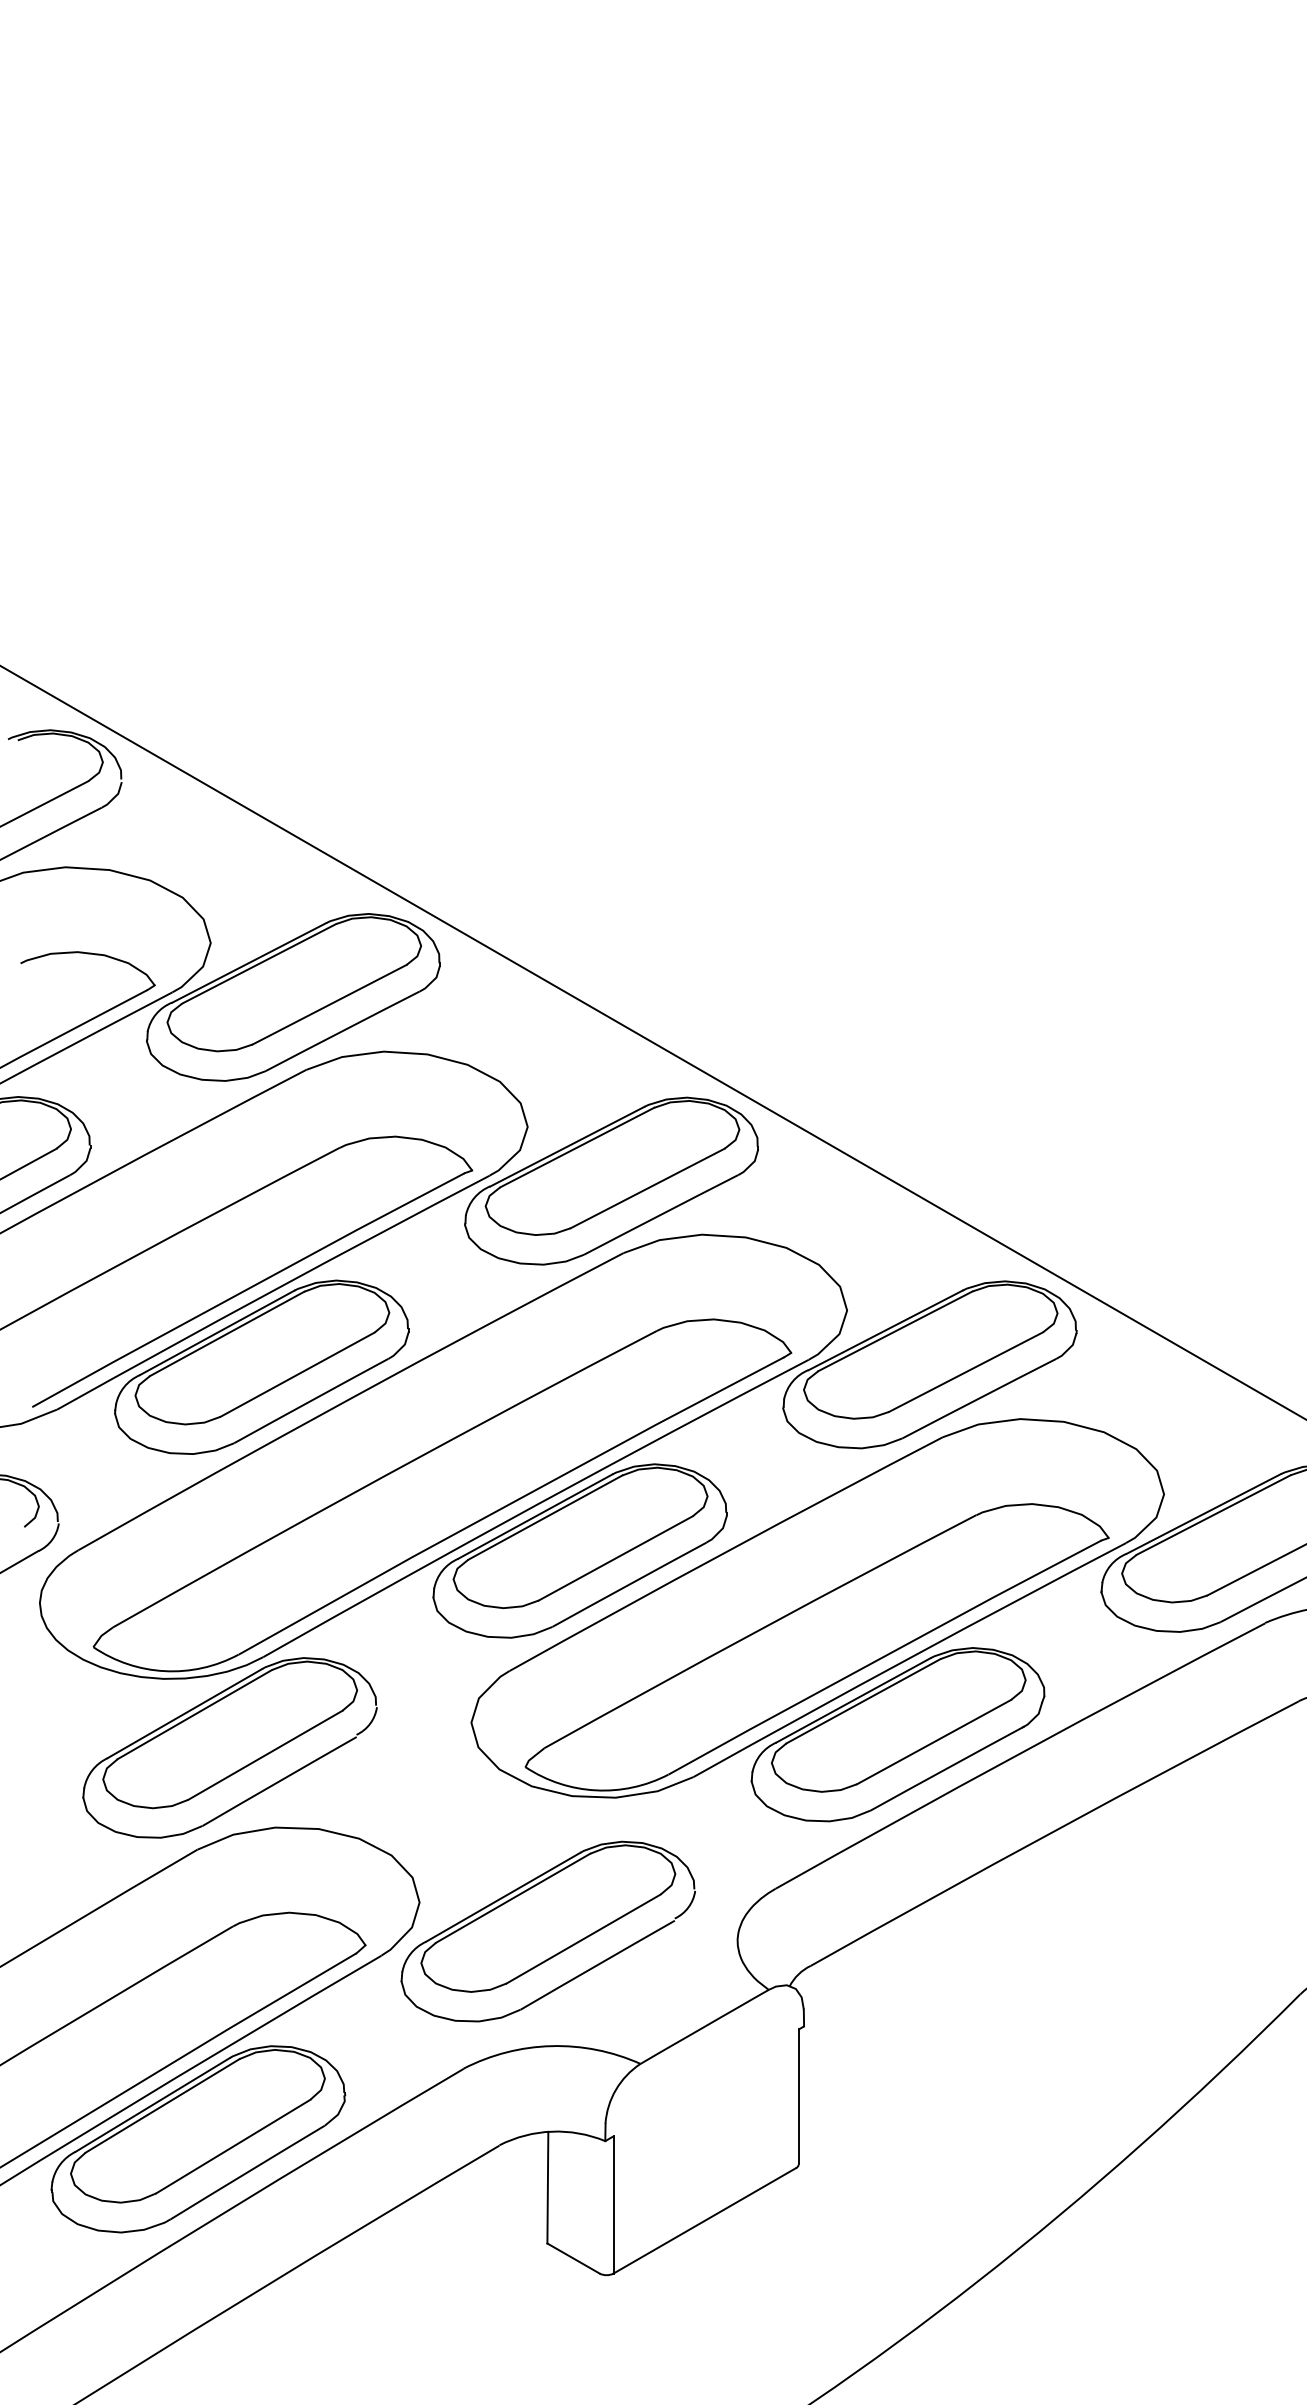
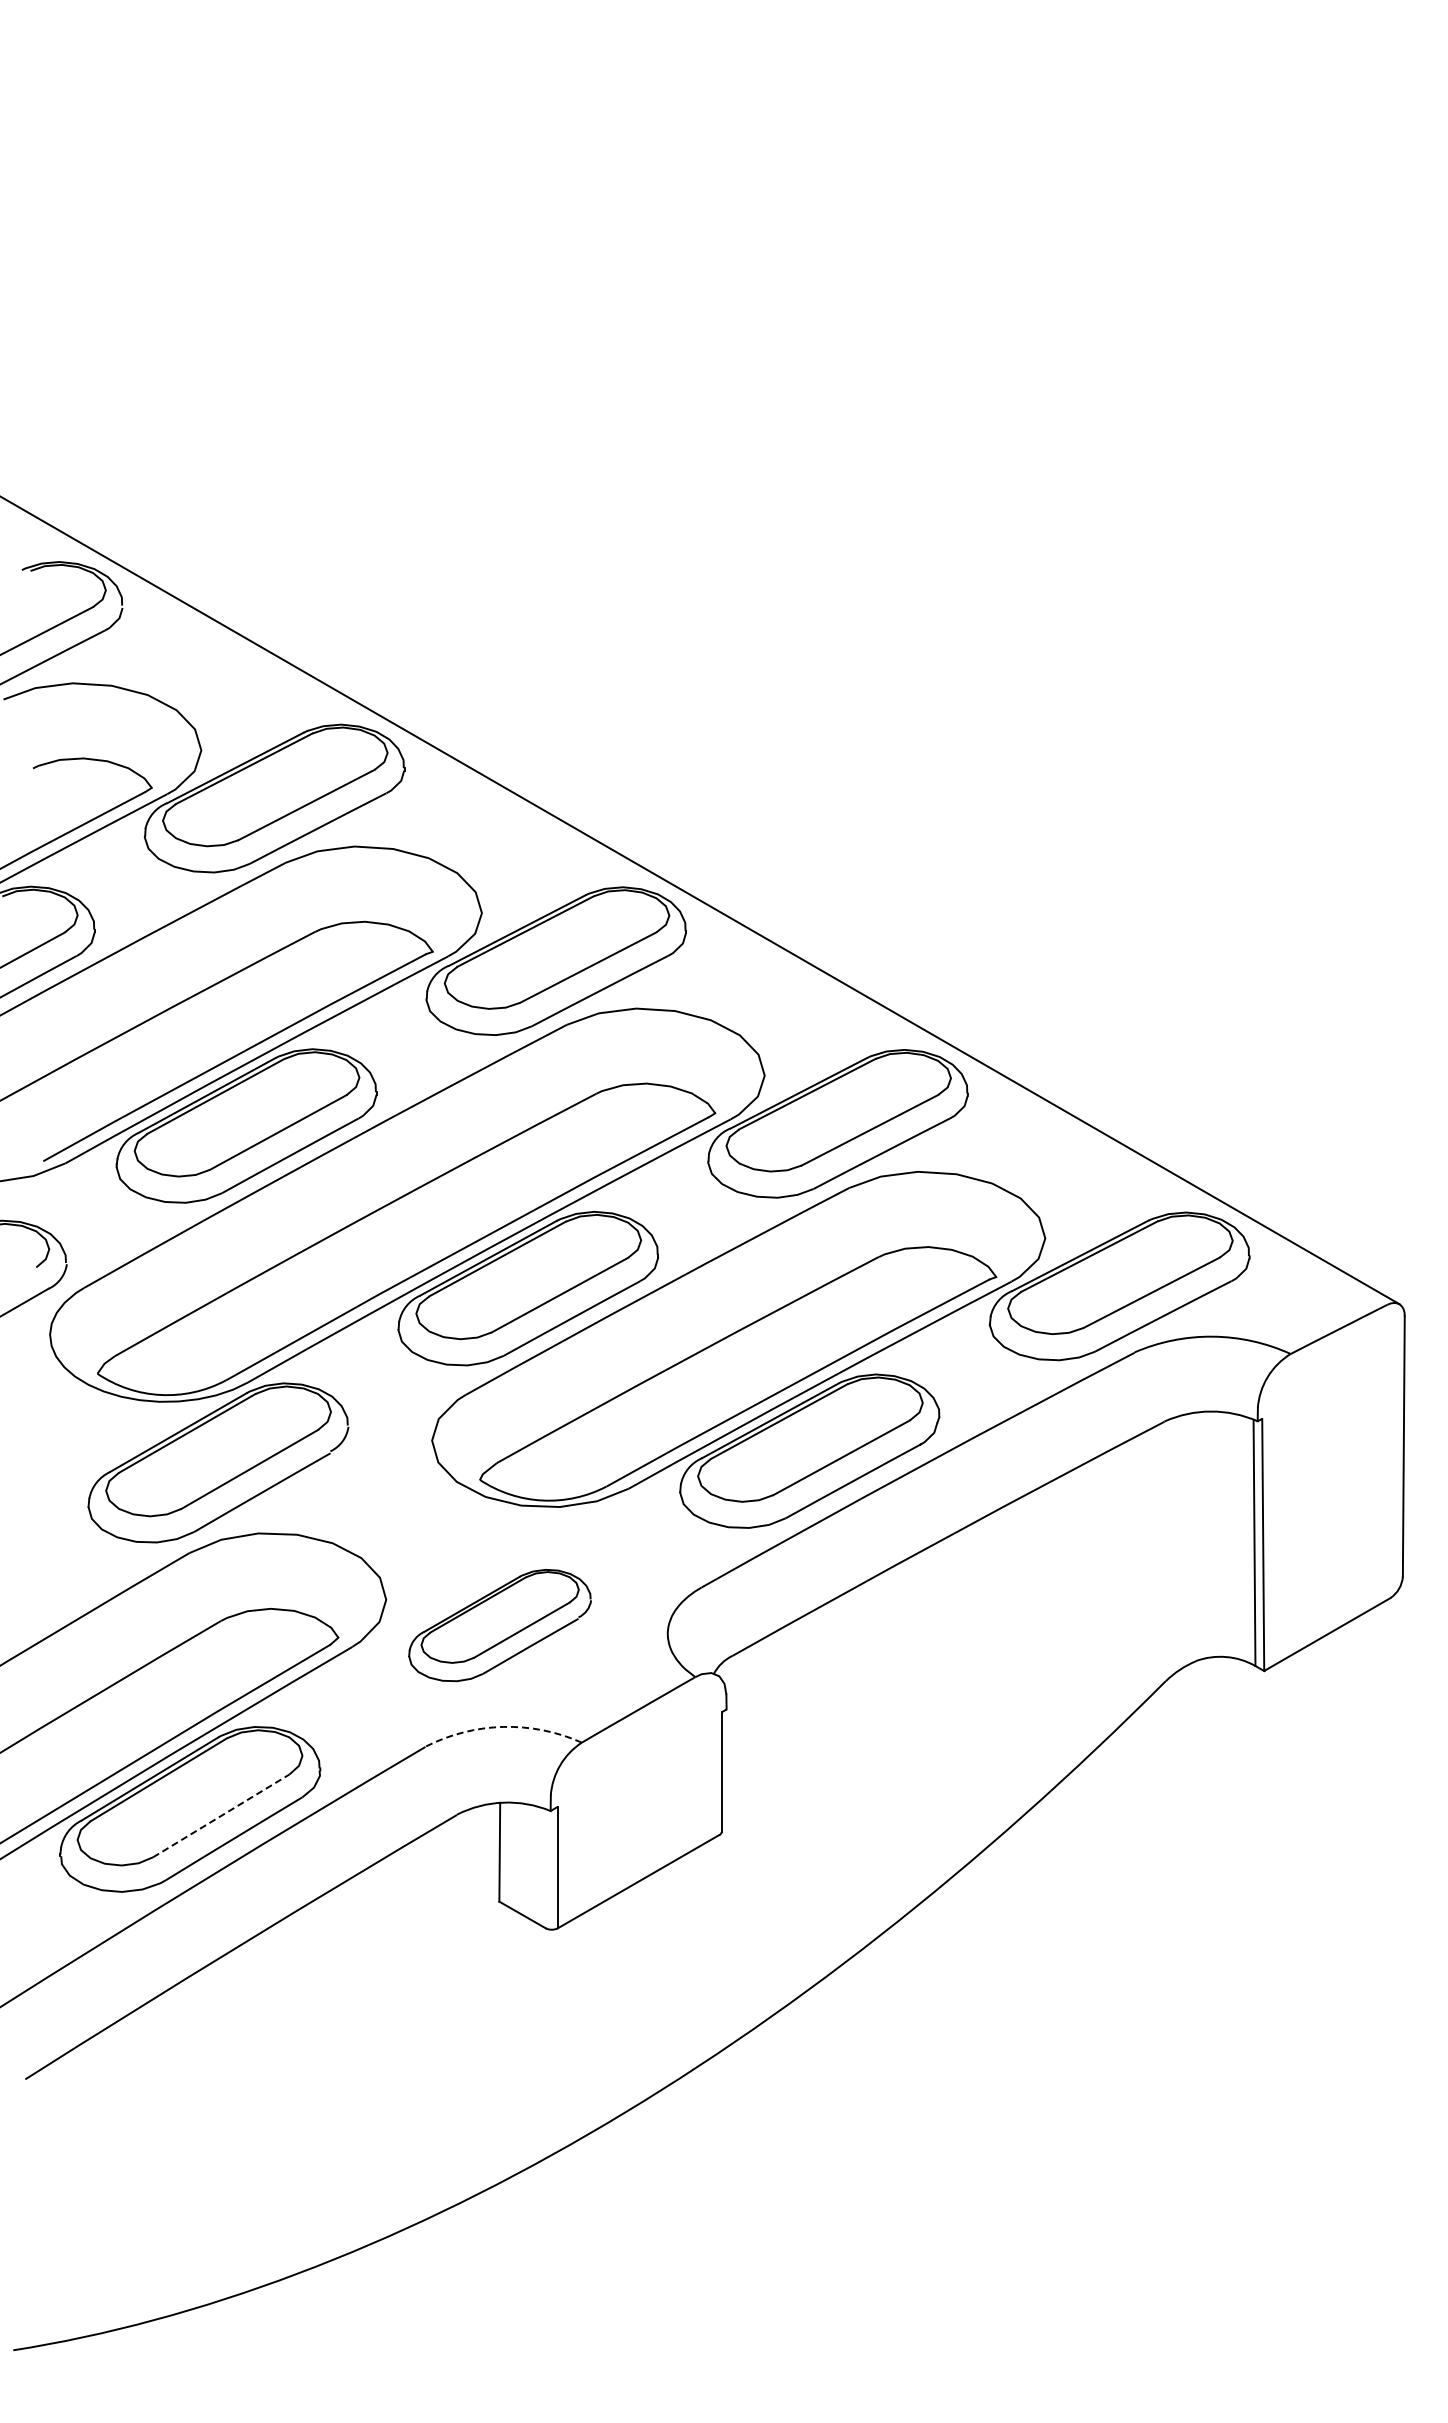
part: (547, 1931) -> (499, 1625), size x0.7
arc: (552, 2045) -> (503, 1726), solid -> dashed
line: (233, 2146) -> (221, 1815), solid -> dashed

